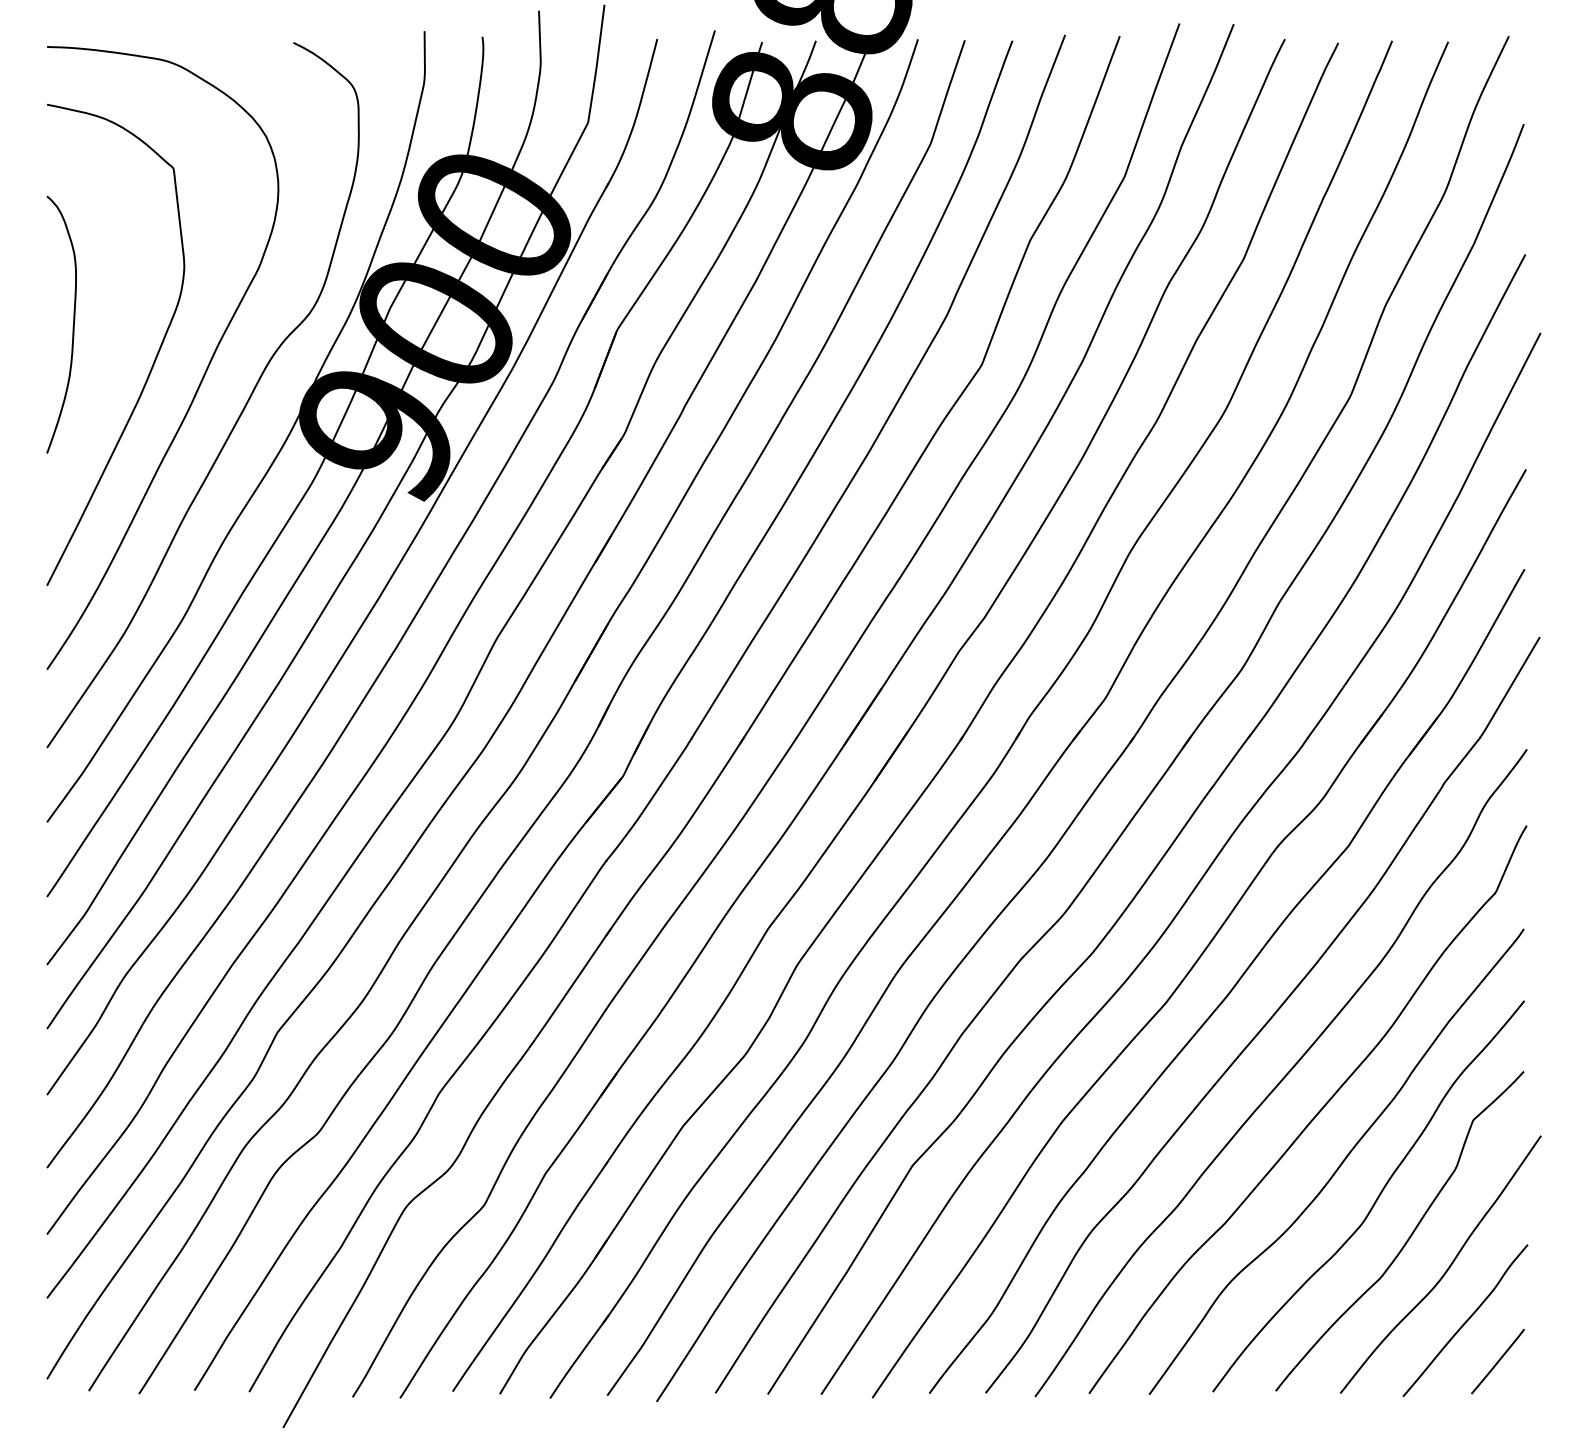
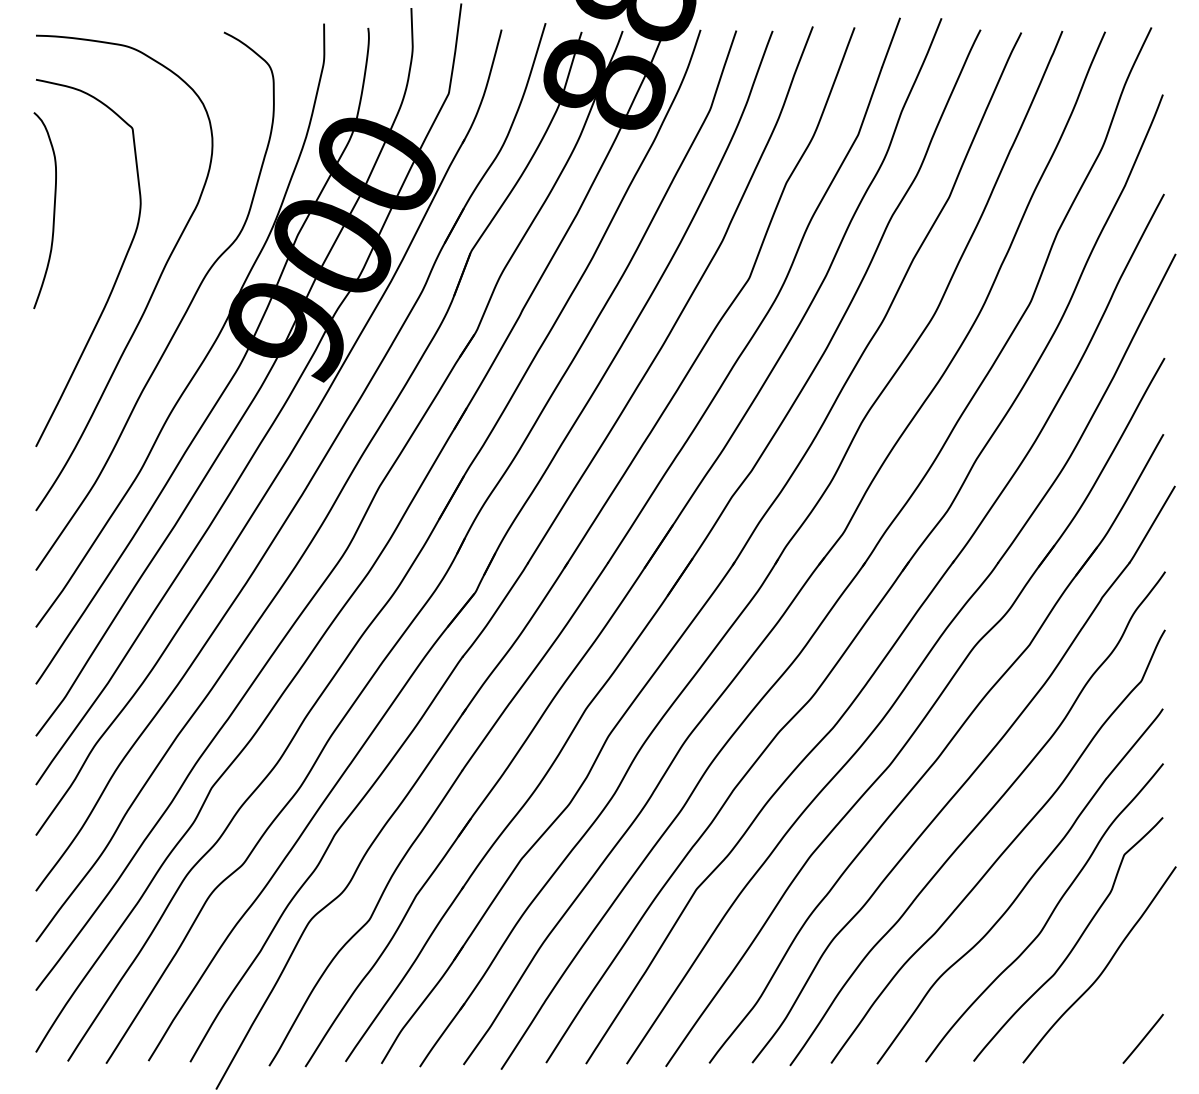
curve: (72, 324) -> (53, 210), moved
curve: (1465, 1320) -> (1118, 1007), removed

